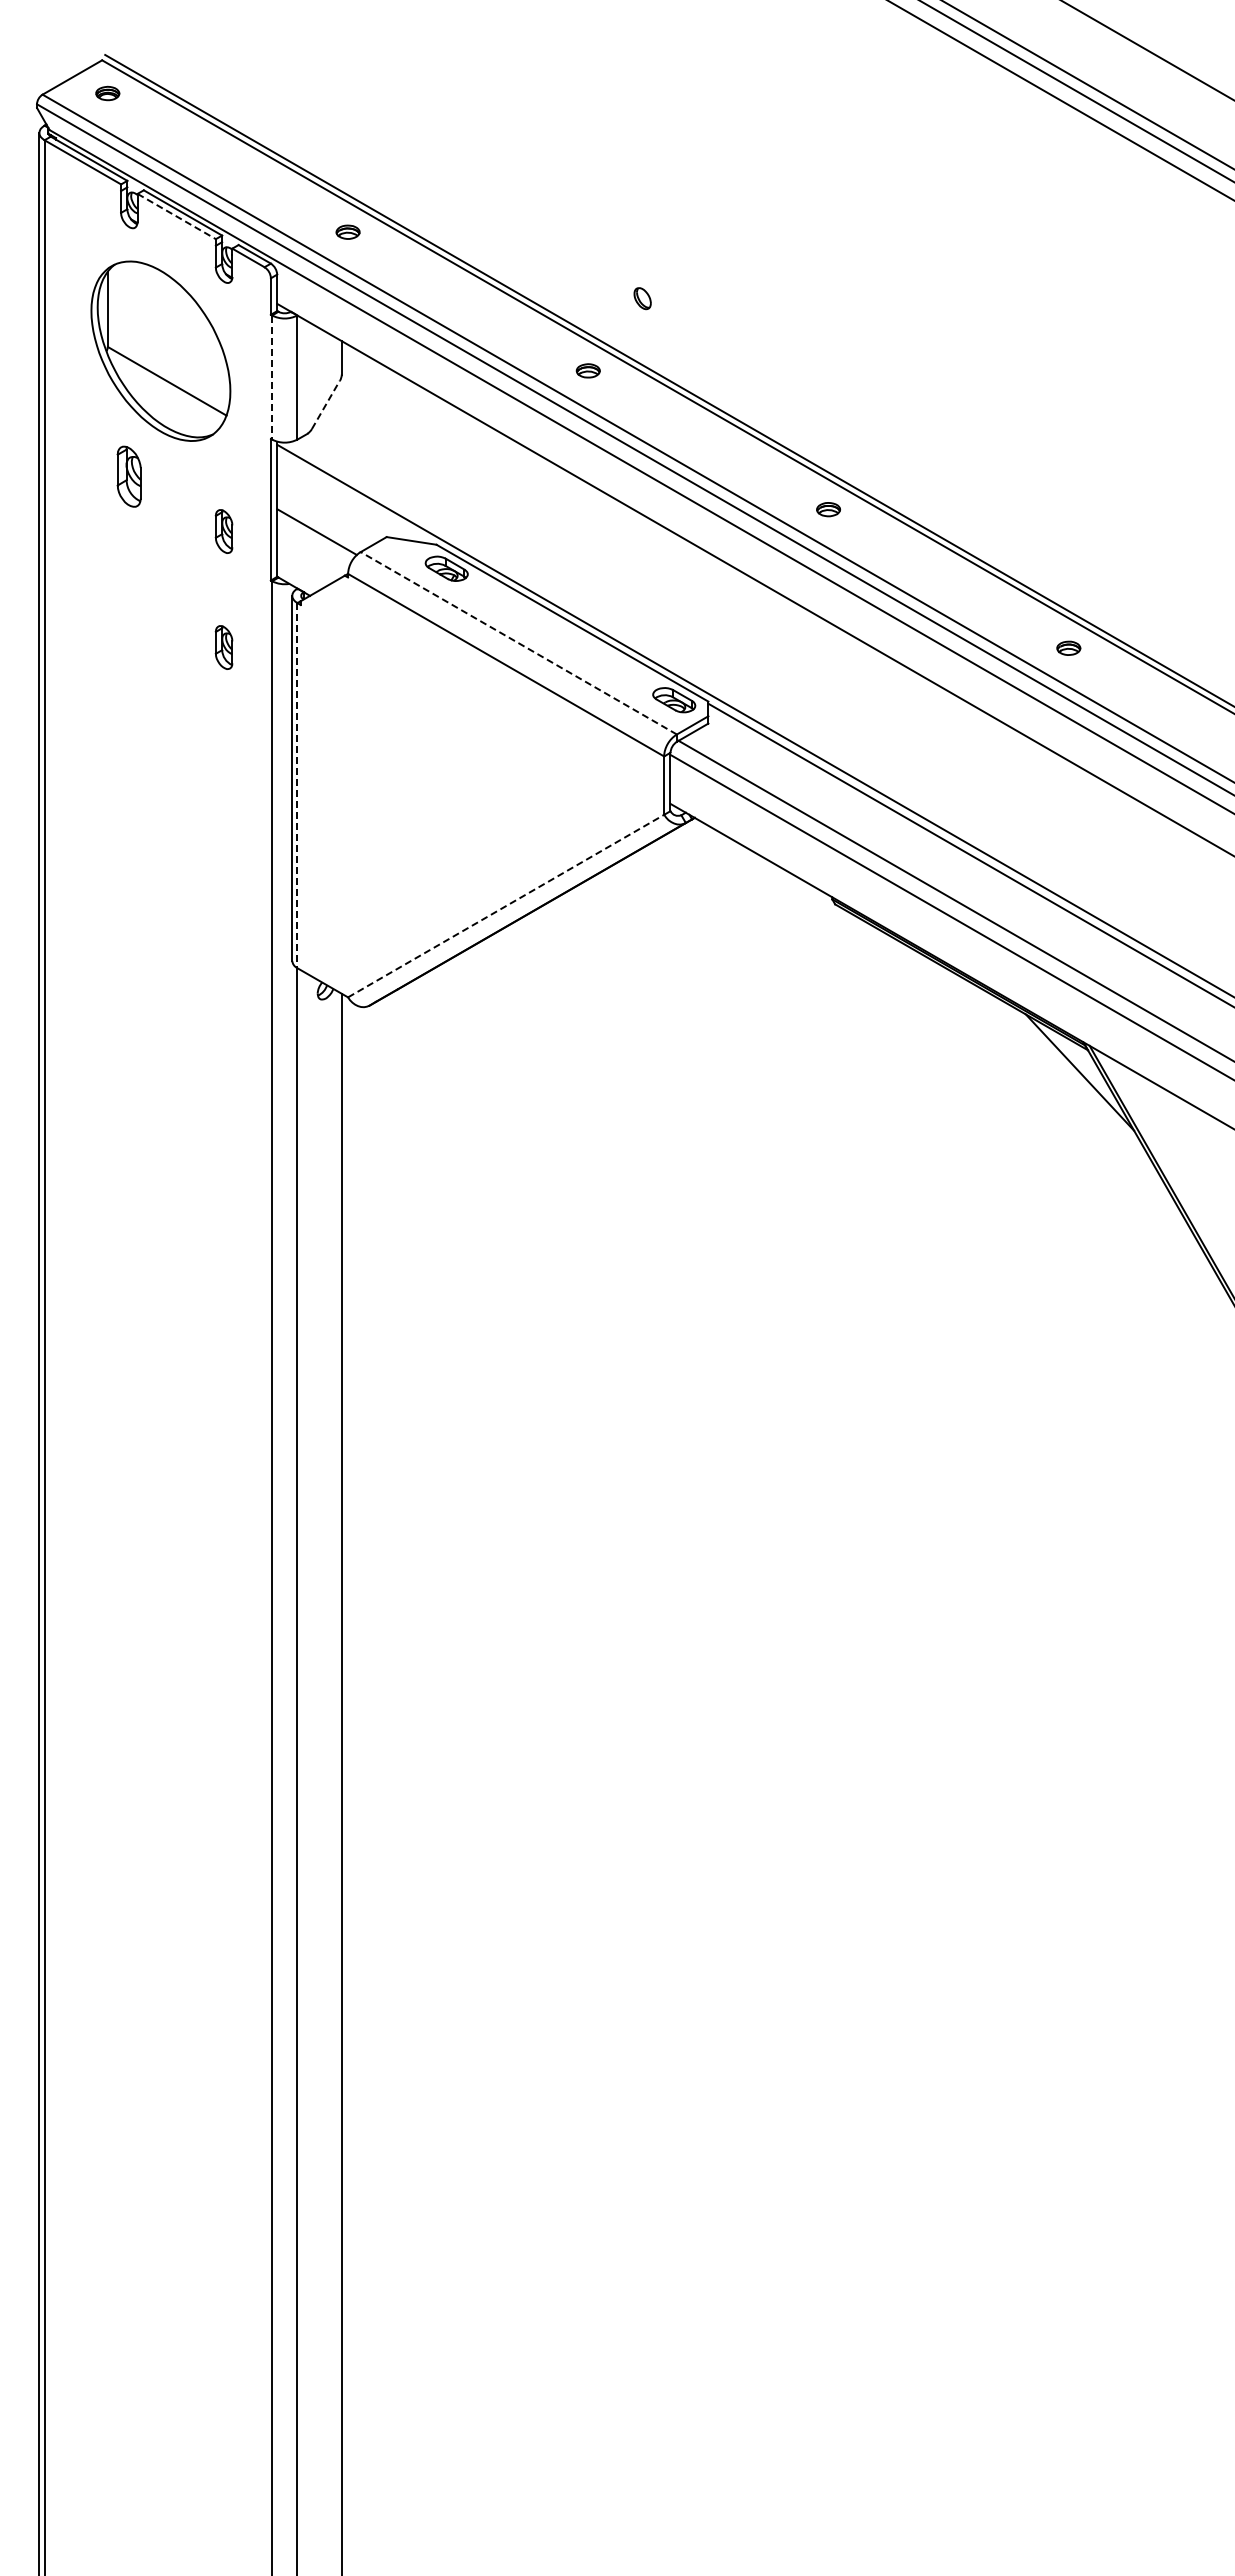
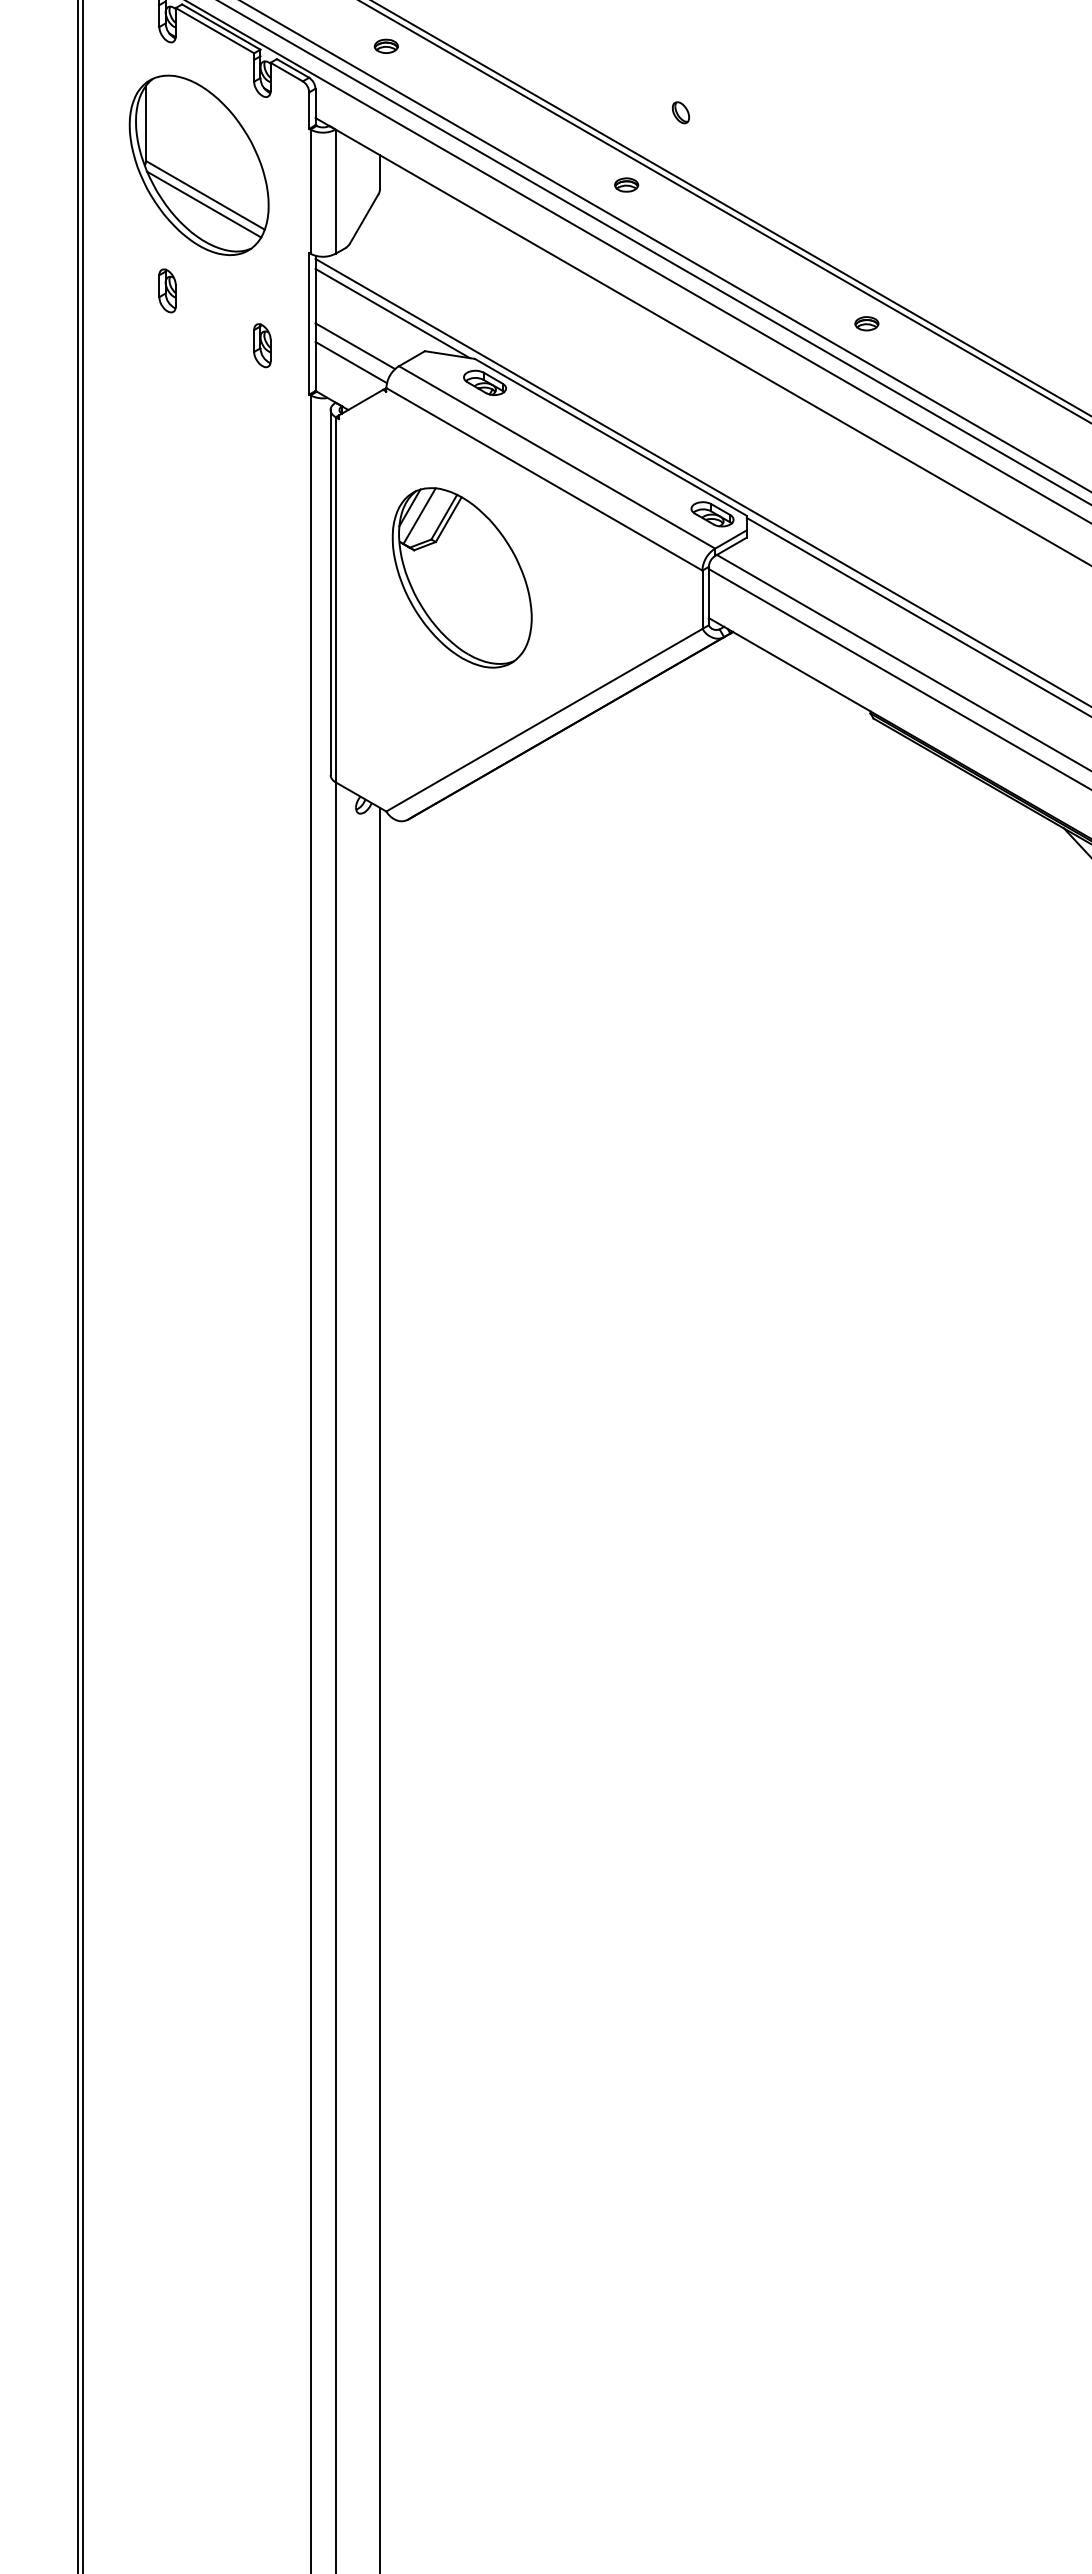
line: (177, 216) -> (215, 30), dashed -> solid
line: (272, 378) -> (310, 192), dashed -> solid
line: (165, 390) -> (203, 204), added
line: (325, 404) -> (363, 218), dashed -> solid
part: (129, 476) -> (167, 290), size x0.71
line: (354, 499) -> (392, 313), added
line: (312, 548) -> (350, 362), added
line: (518, 643) -> (556, 457), dashed -> solid
part: (223, 647) -> (261, 461), removed
part: (423, 763) -> (461, 577), added
line: (297, 785) -> (335, 599), dashed -> solid
line: (506, 906) -> (544, 720), dashed -> solid

